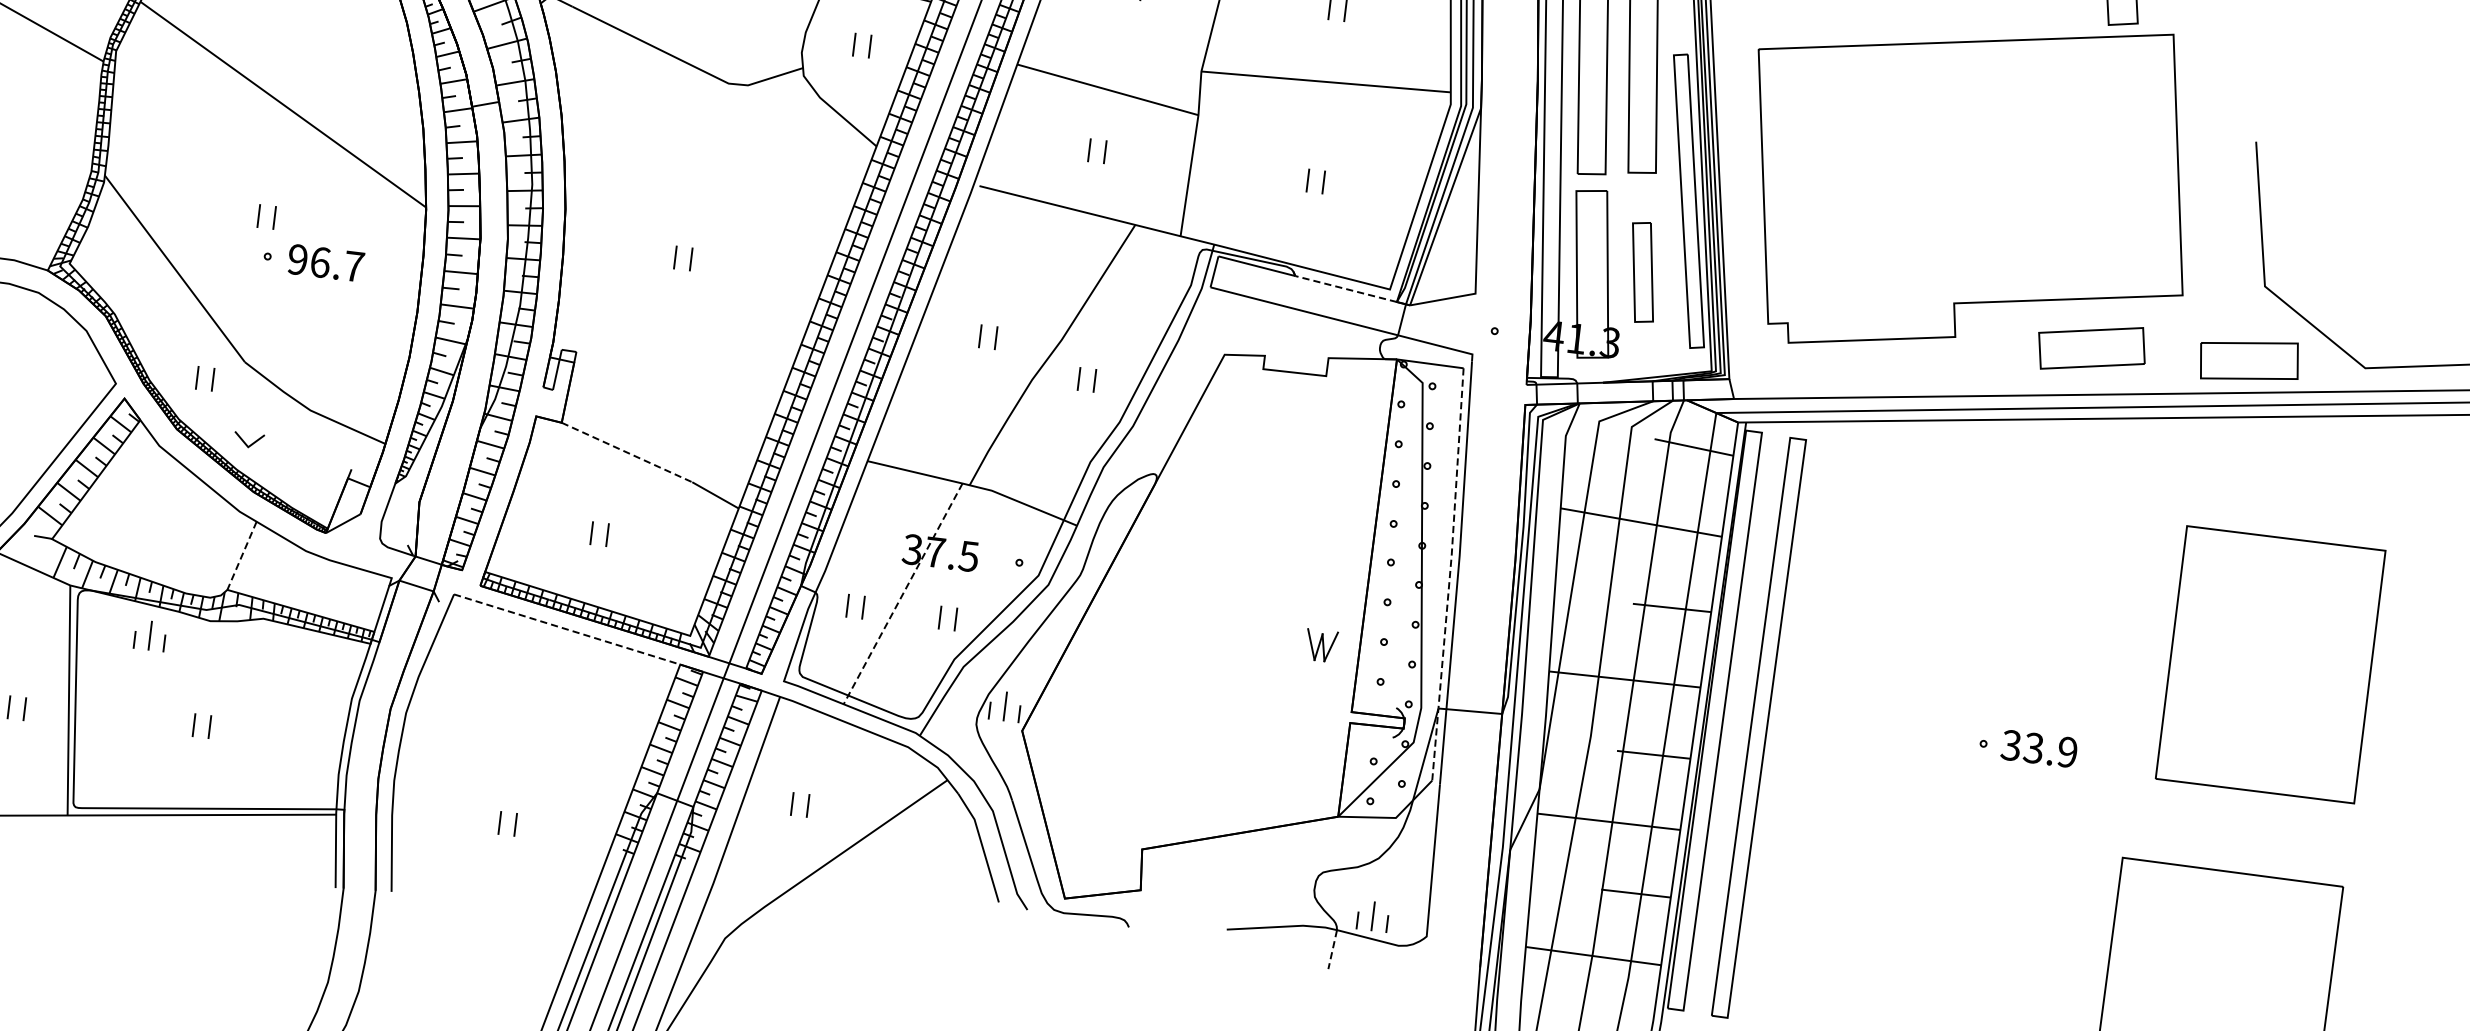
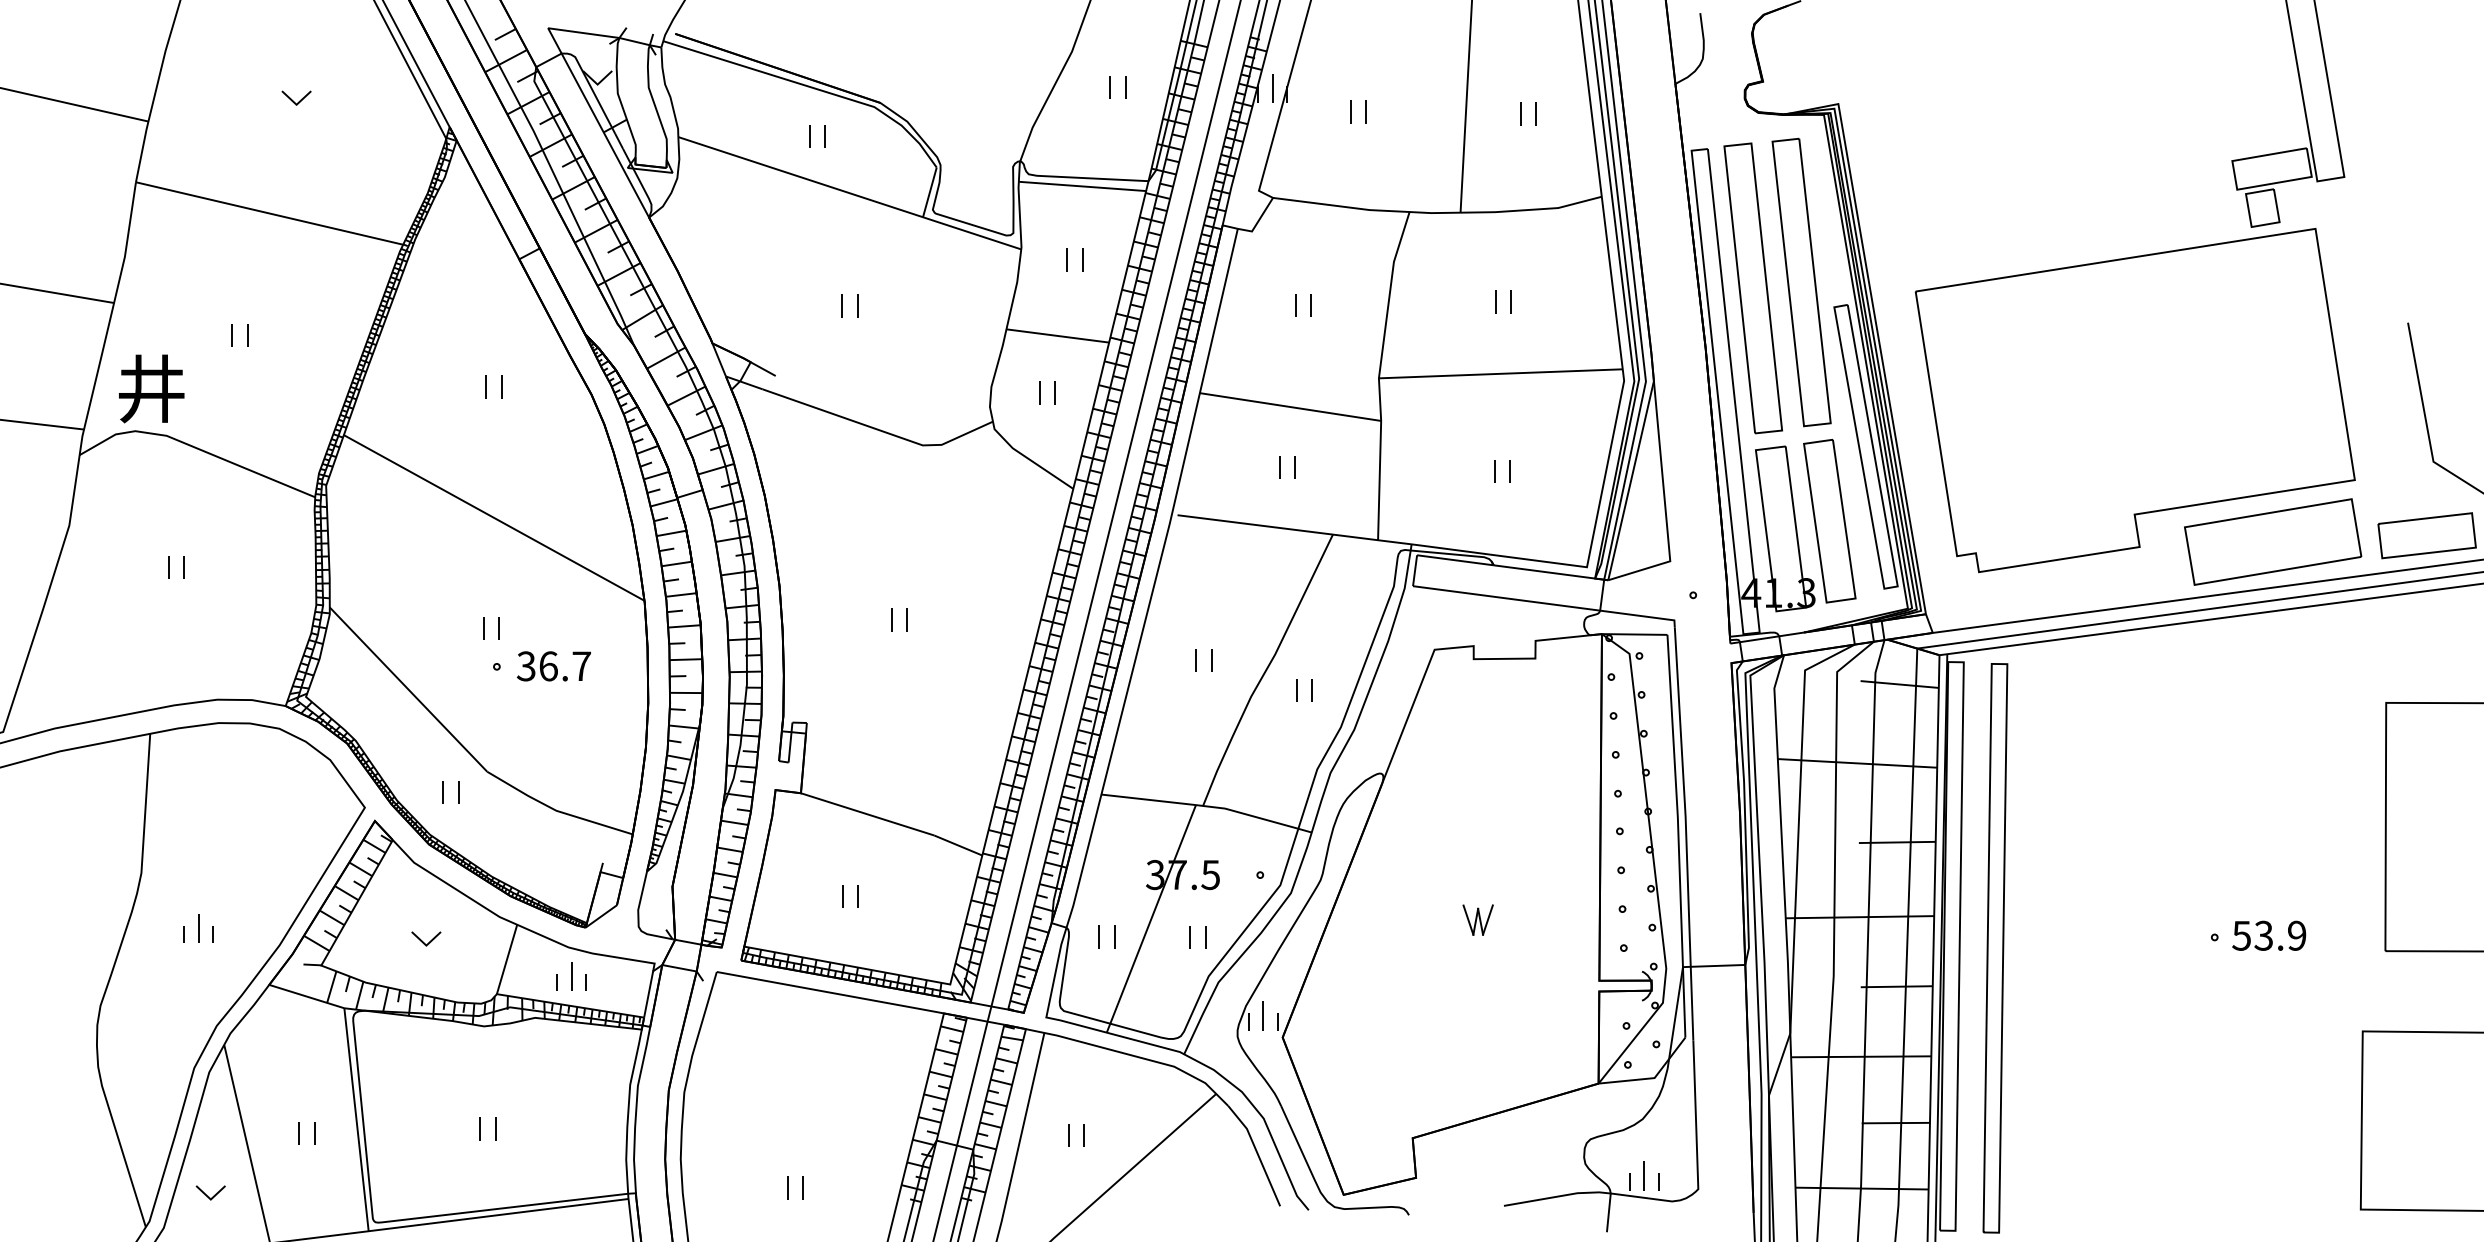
text: (296, 259) -> (525, 666), 96.7 -> 36.7
part: (1642, 271) -> (1829, 520), size x1.67
line: (1345, 288) -> (1543, 571), dashed -> solid
part: (2092, 347) -> (2273, 541), size x1.67
part: (249, 439) -> (426, 938), moved
line: (626, 452) -> (867, 814), dashed -> solid
line: (241, 555) -> (506, 959), dashed -> solid
line: (1450, 574) -> (1678, 836), dashed -> solid
line: (903, 594) -> (1151, 919), dashed -> solid
line: (568, 629) -> (831, 992), dashed -> solid
part: (150, 635) -> (571, 976), moved
part: (1320, 645) -> (1477, 919), moved
text: (2011, 745) -> (2241, 935), 33.9 -> 53.9
line: (1332, 950) -> (1608, 1213), dashed -> solid

